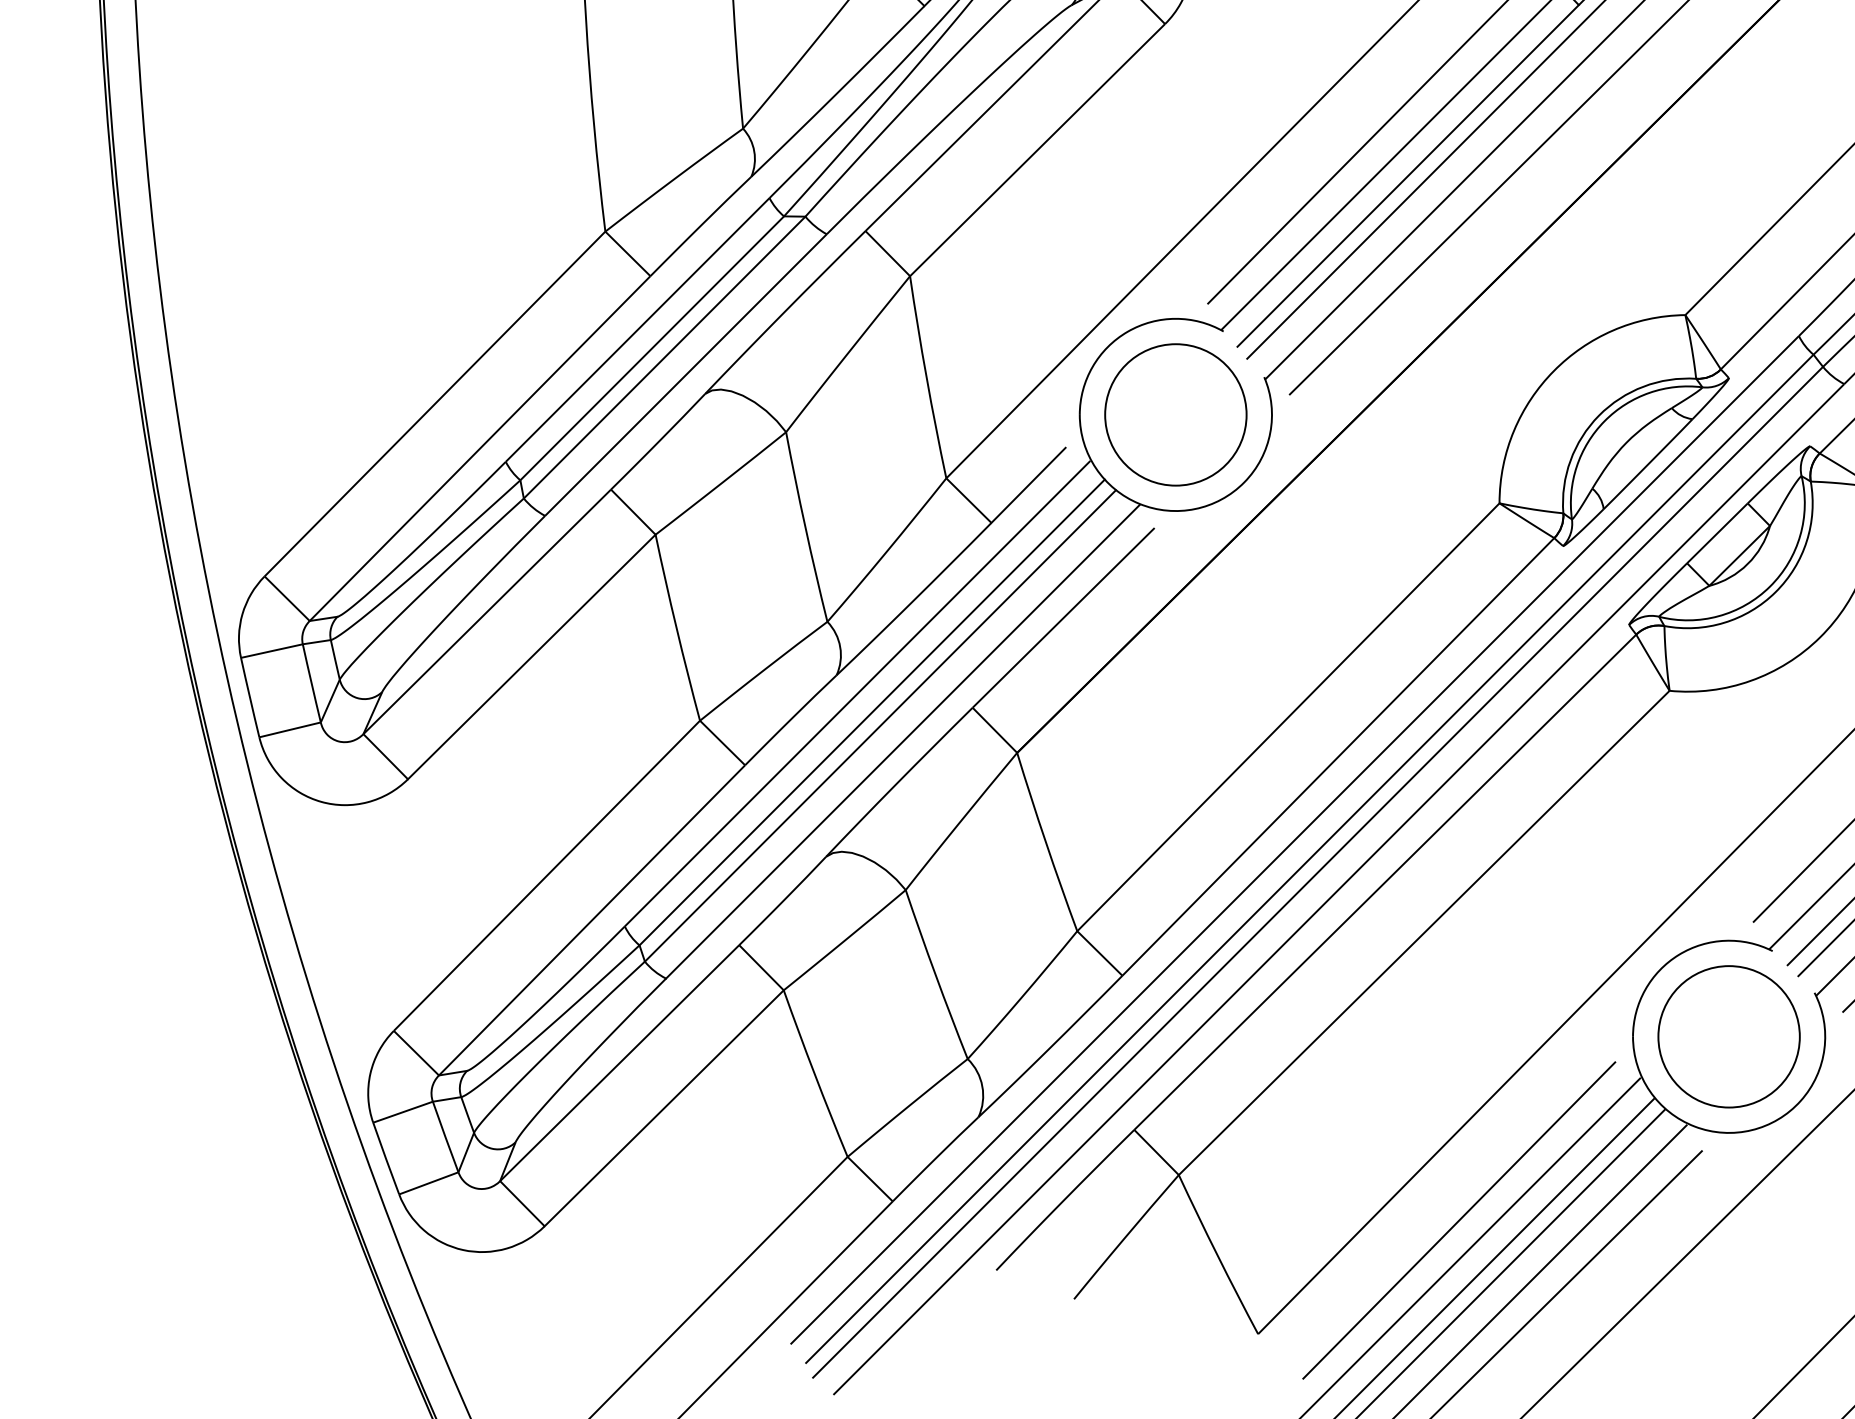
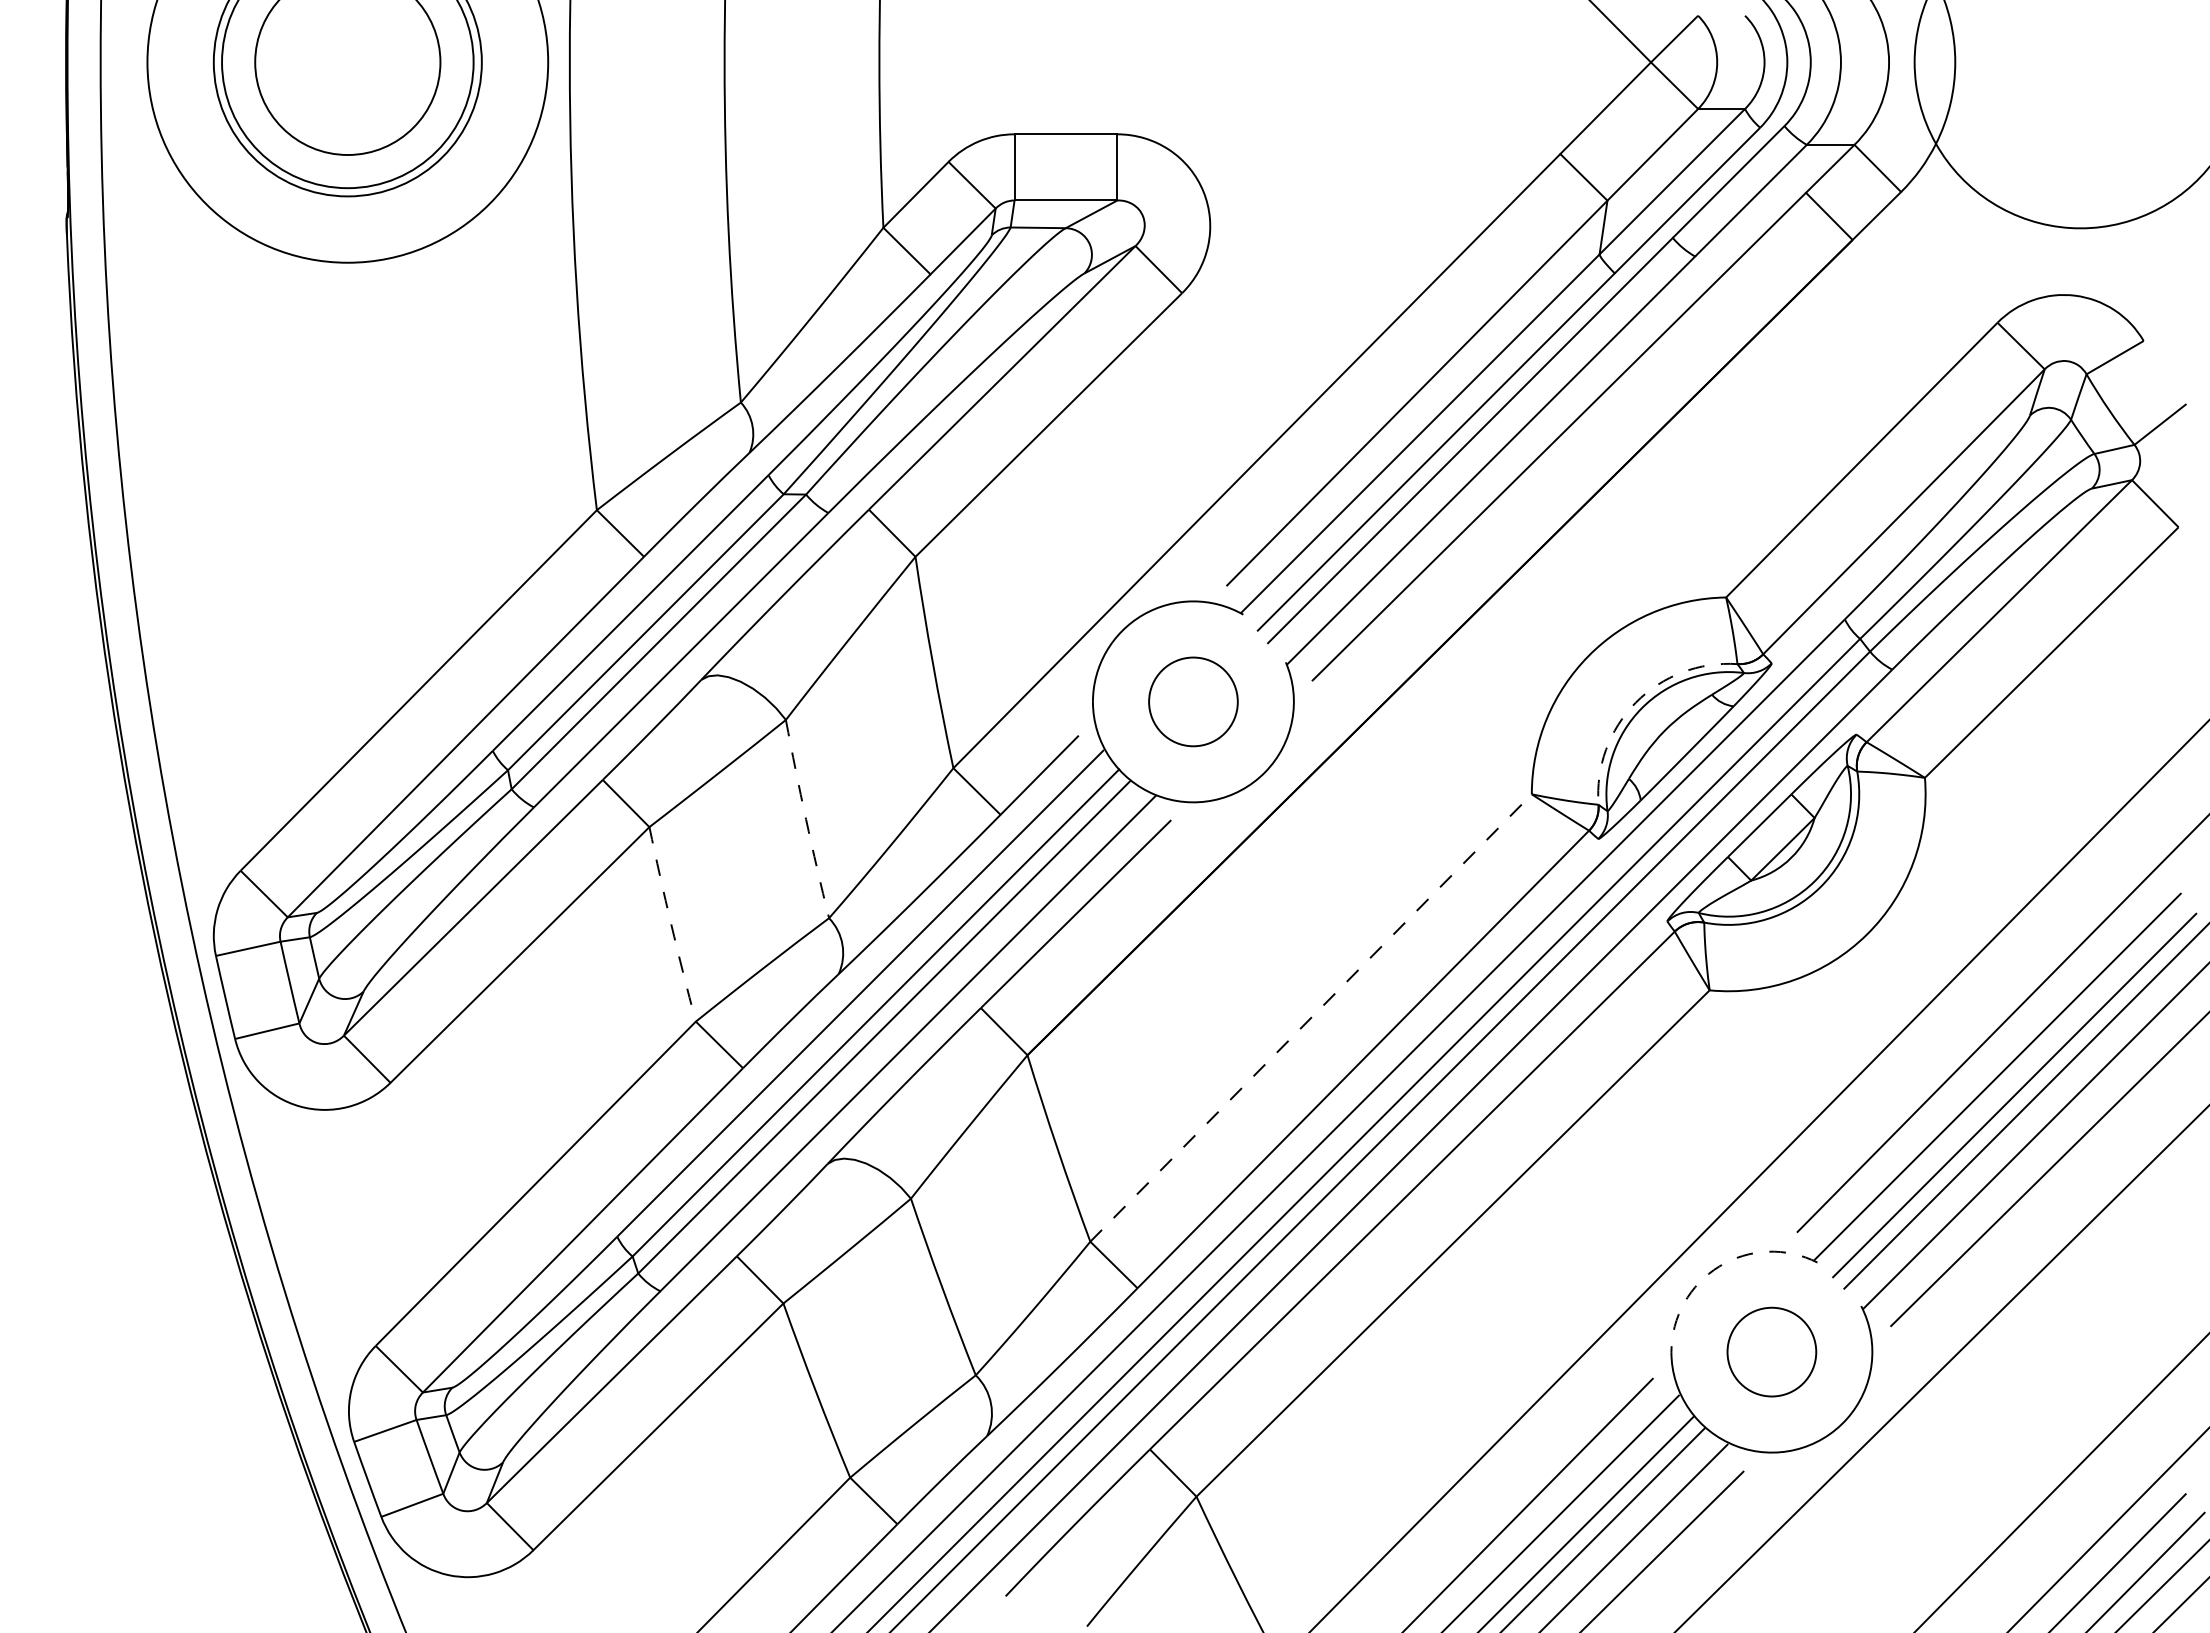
circle: (1175, 414) -> (1193, 701), size x0.6
arc: (1598, 415) -> (1635, 702), solid -> dashed
arc: (805, 527) -> (806, 819), solid -> dashed
arc: (676, 627) -> (671, 924), solid -> dashed
line: (1288, 716) -> (1311, 1017), solid -> dashed
arc: (1679, 954) -> (1719, 1266), solid -> dashed
circle: (1728, 1037) -> (1771, 1352), size x0.6

